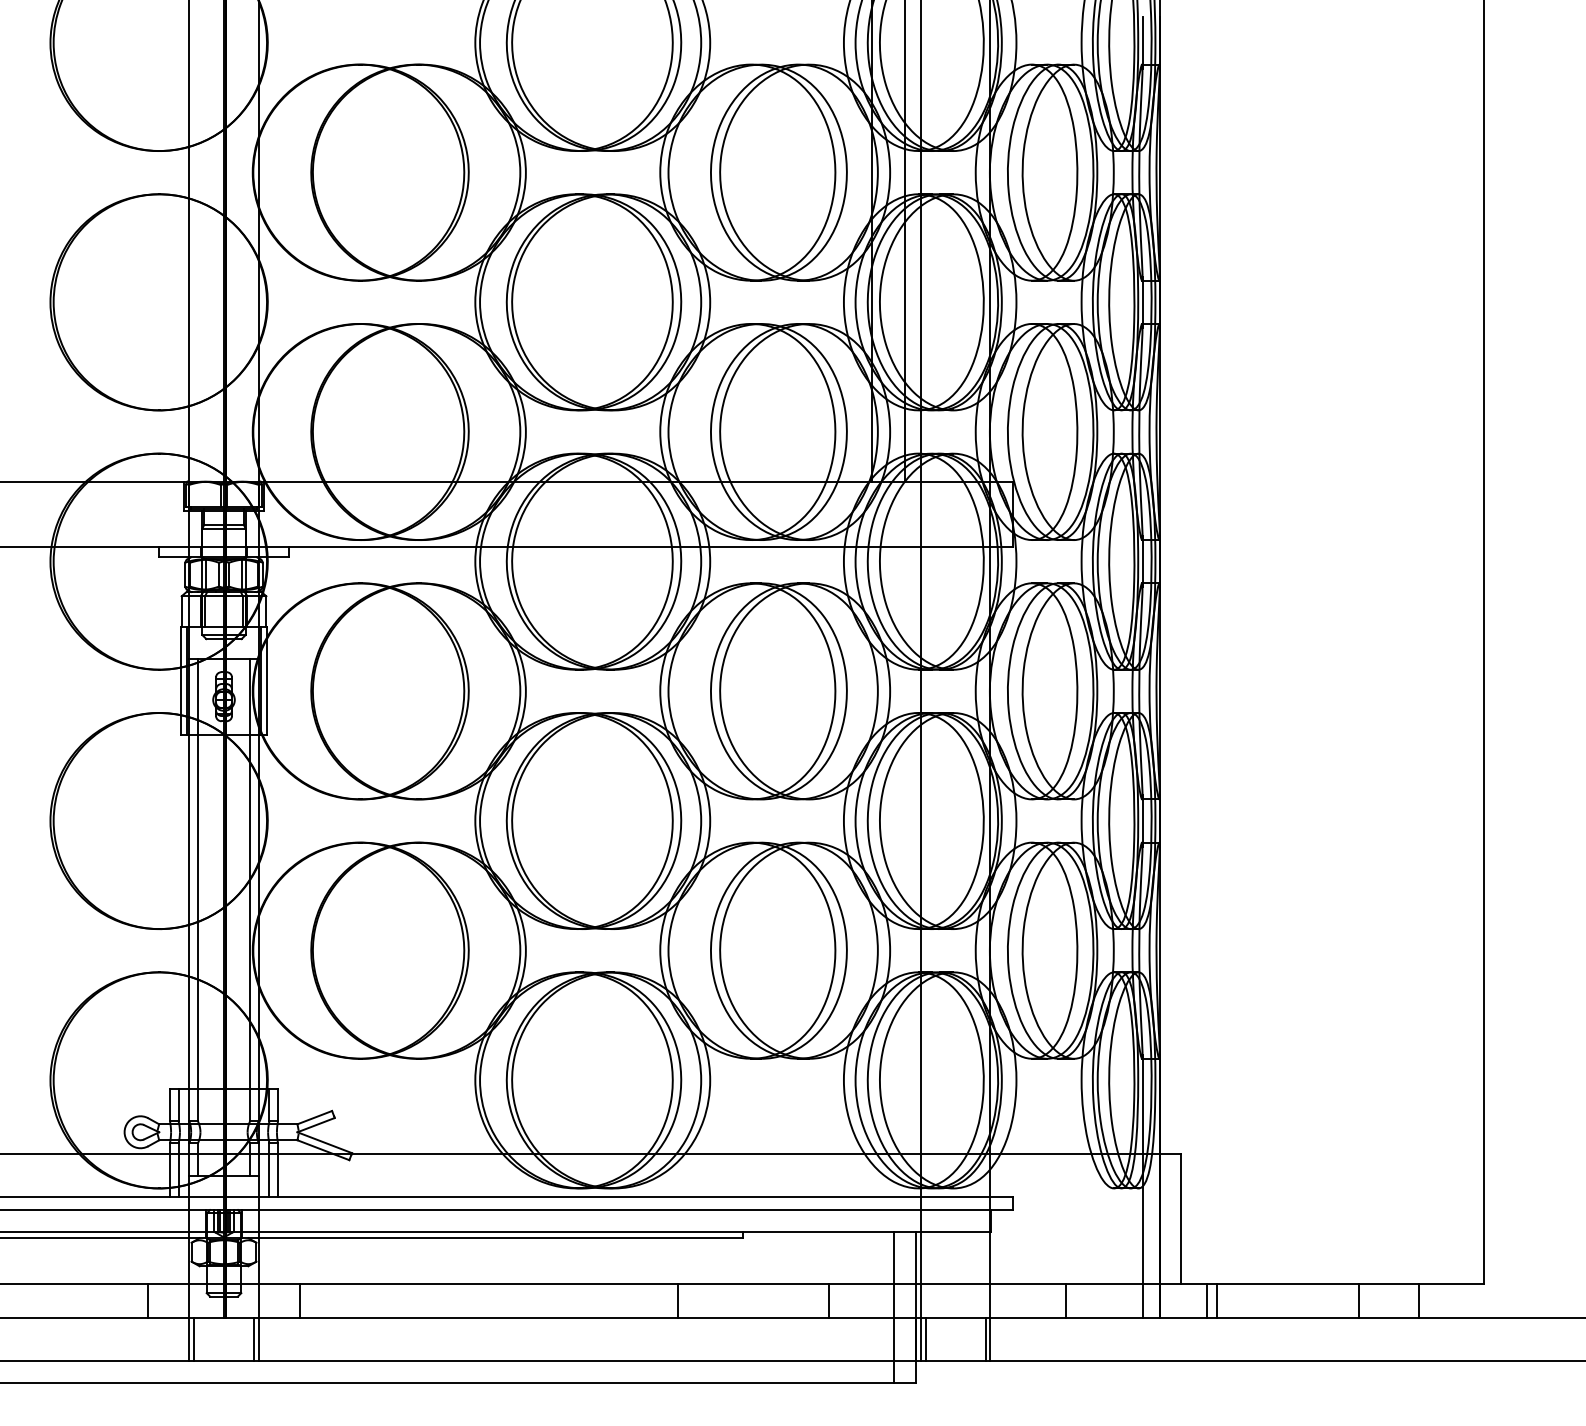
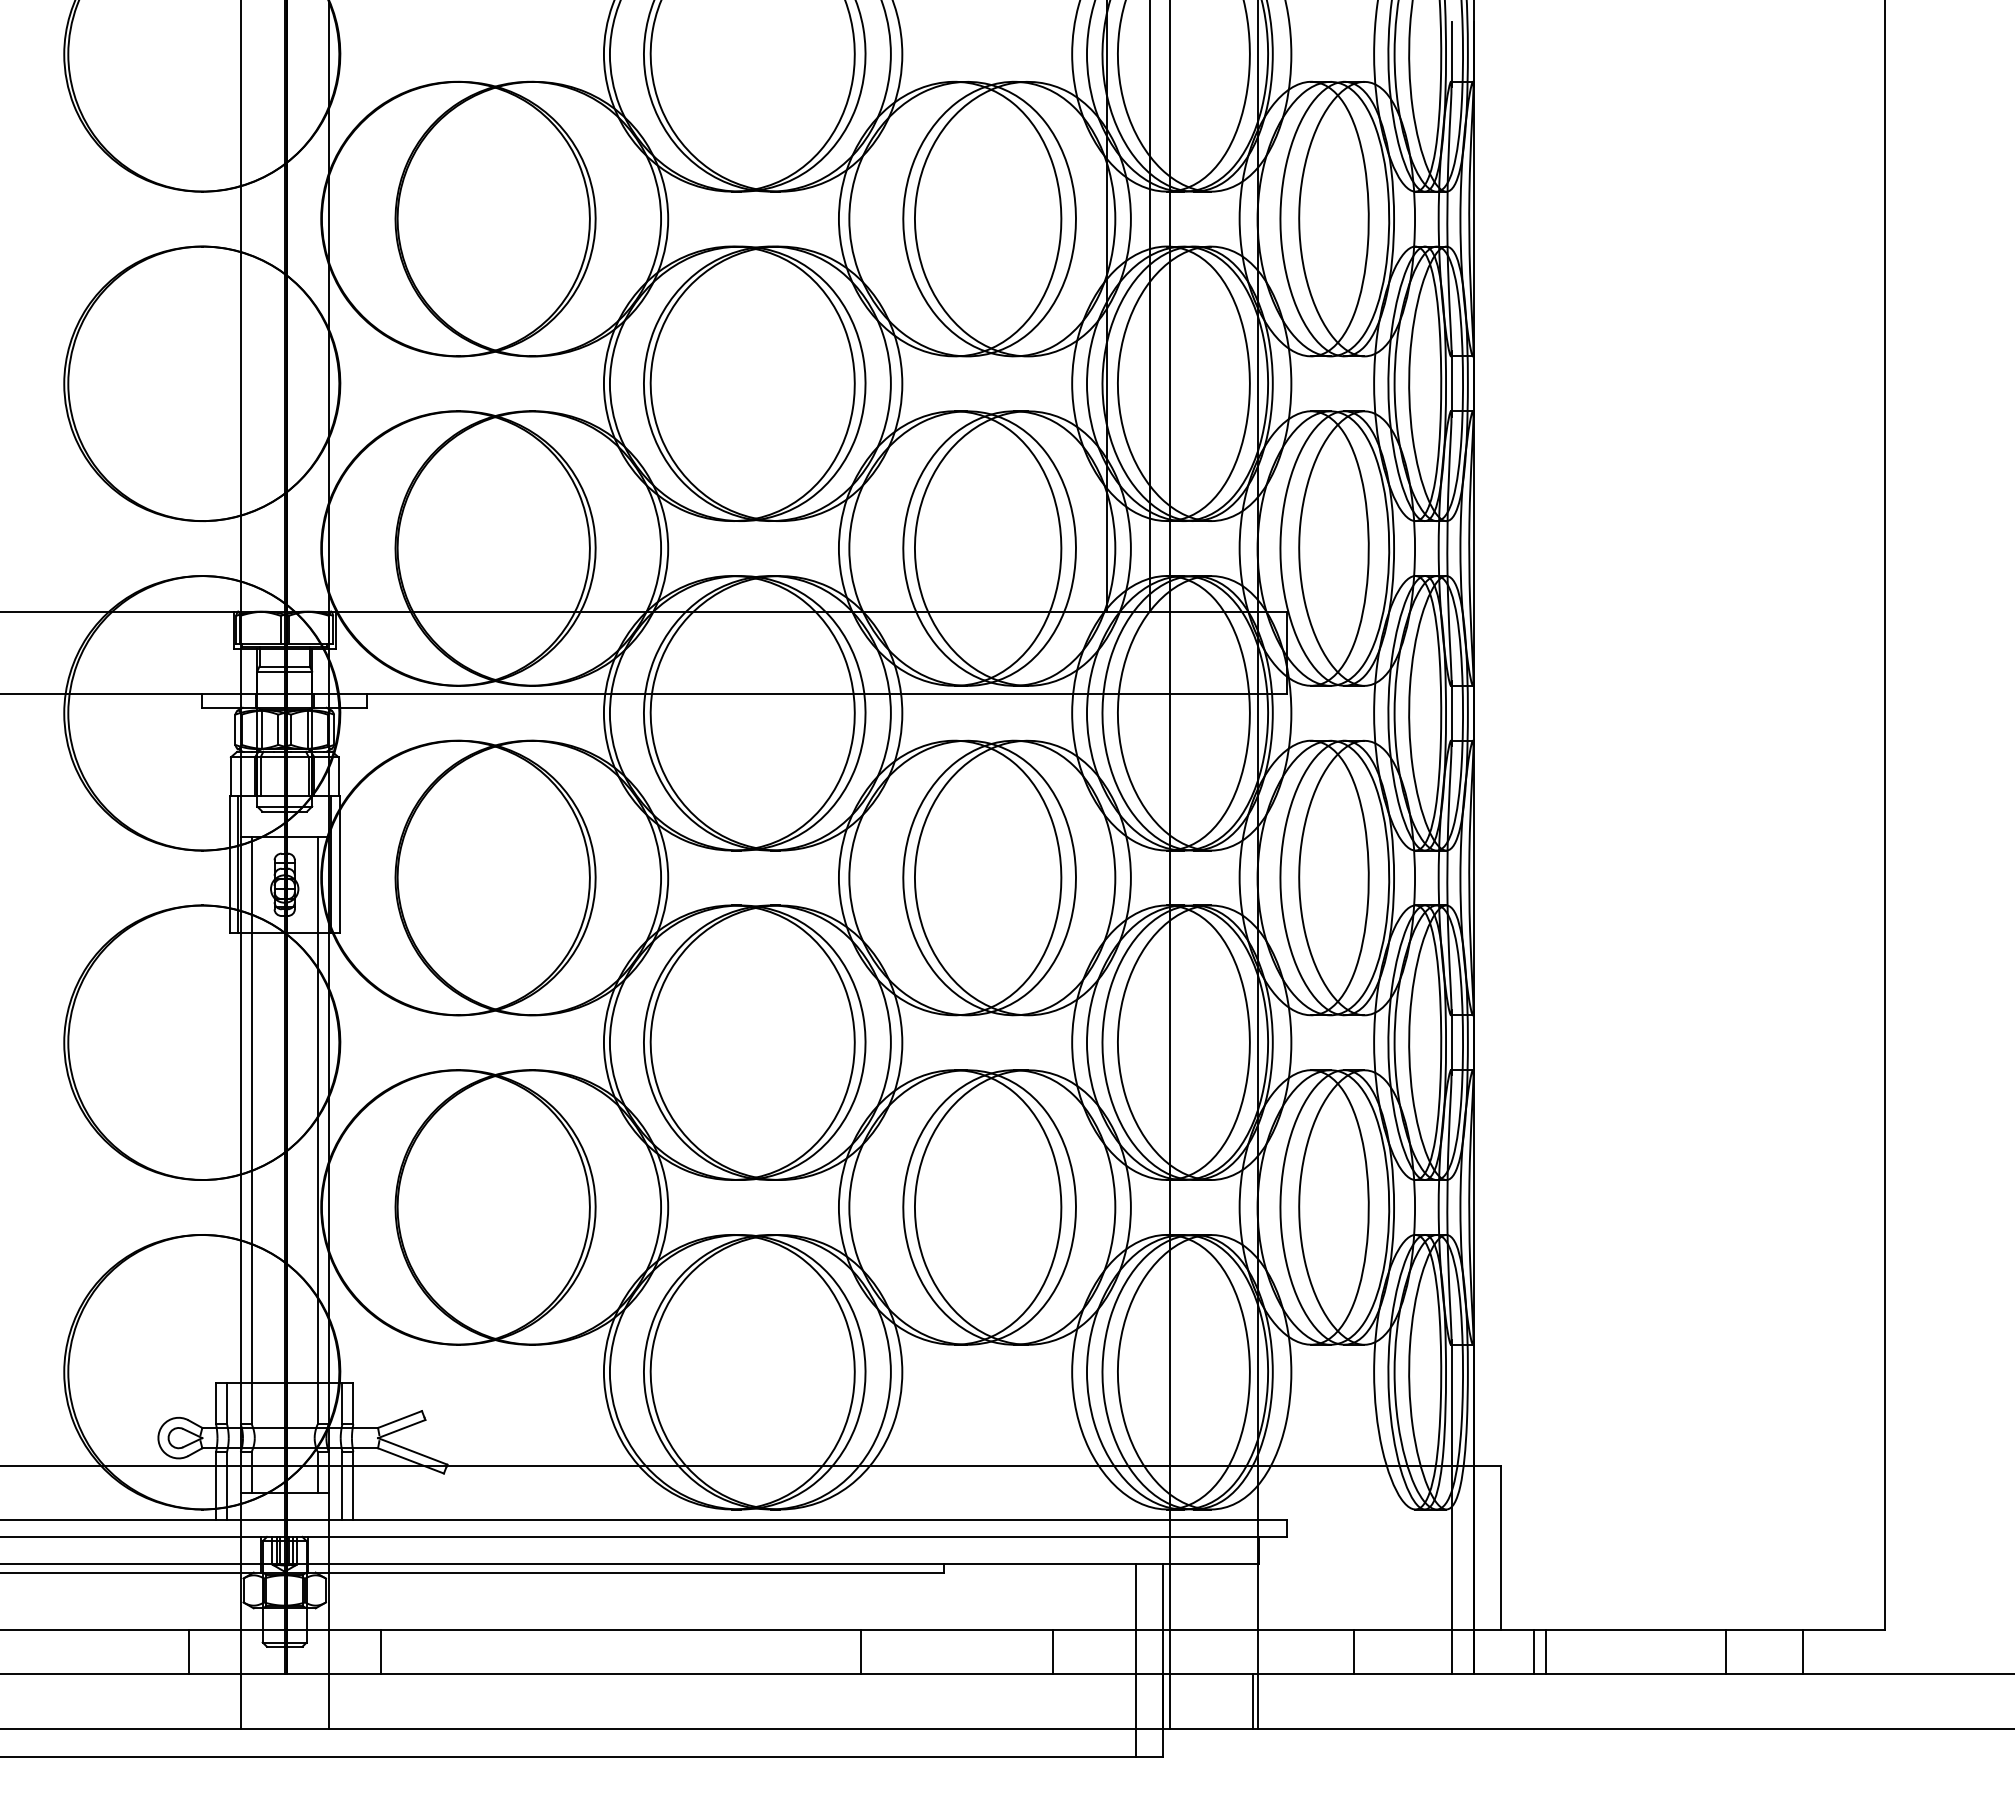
line: (193, 1339) -> (246, 1701), removed
line: (254, 1339) -> (323, 1701), removed
line: (925, 1339) -> (1175, 1701), removed

